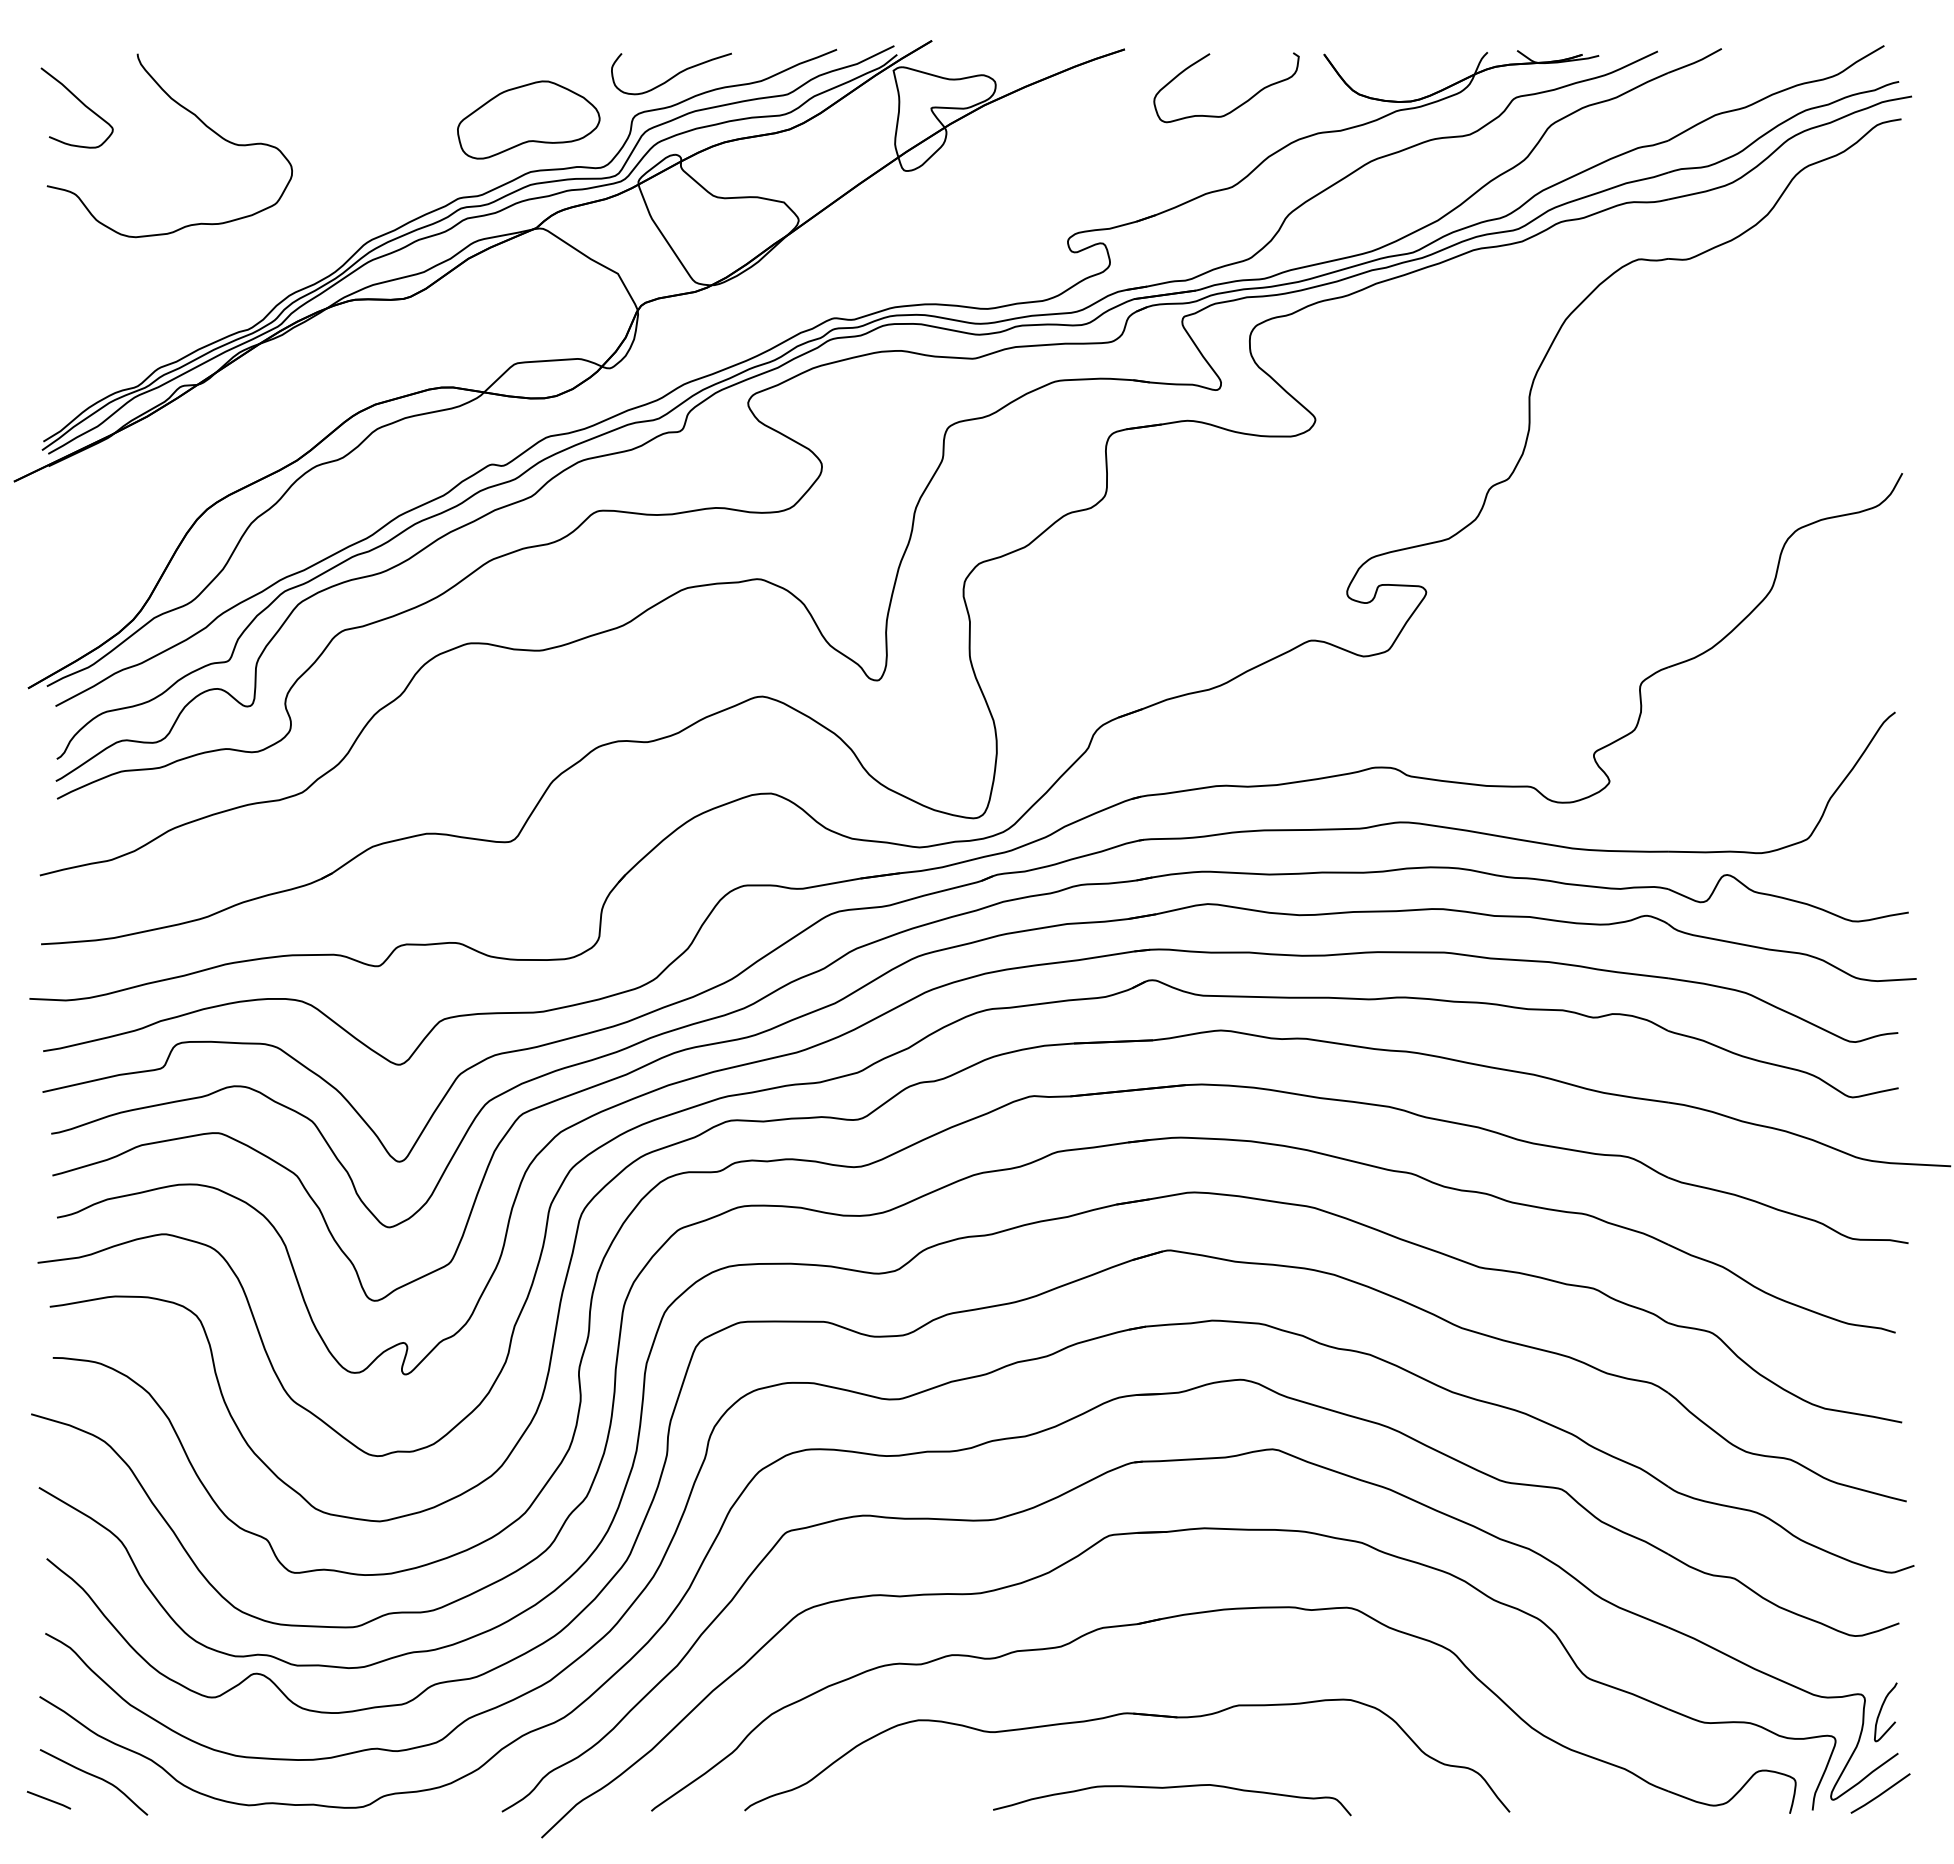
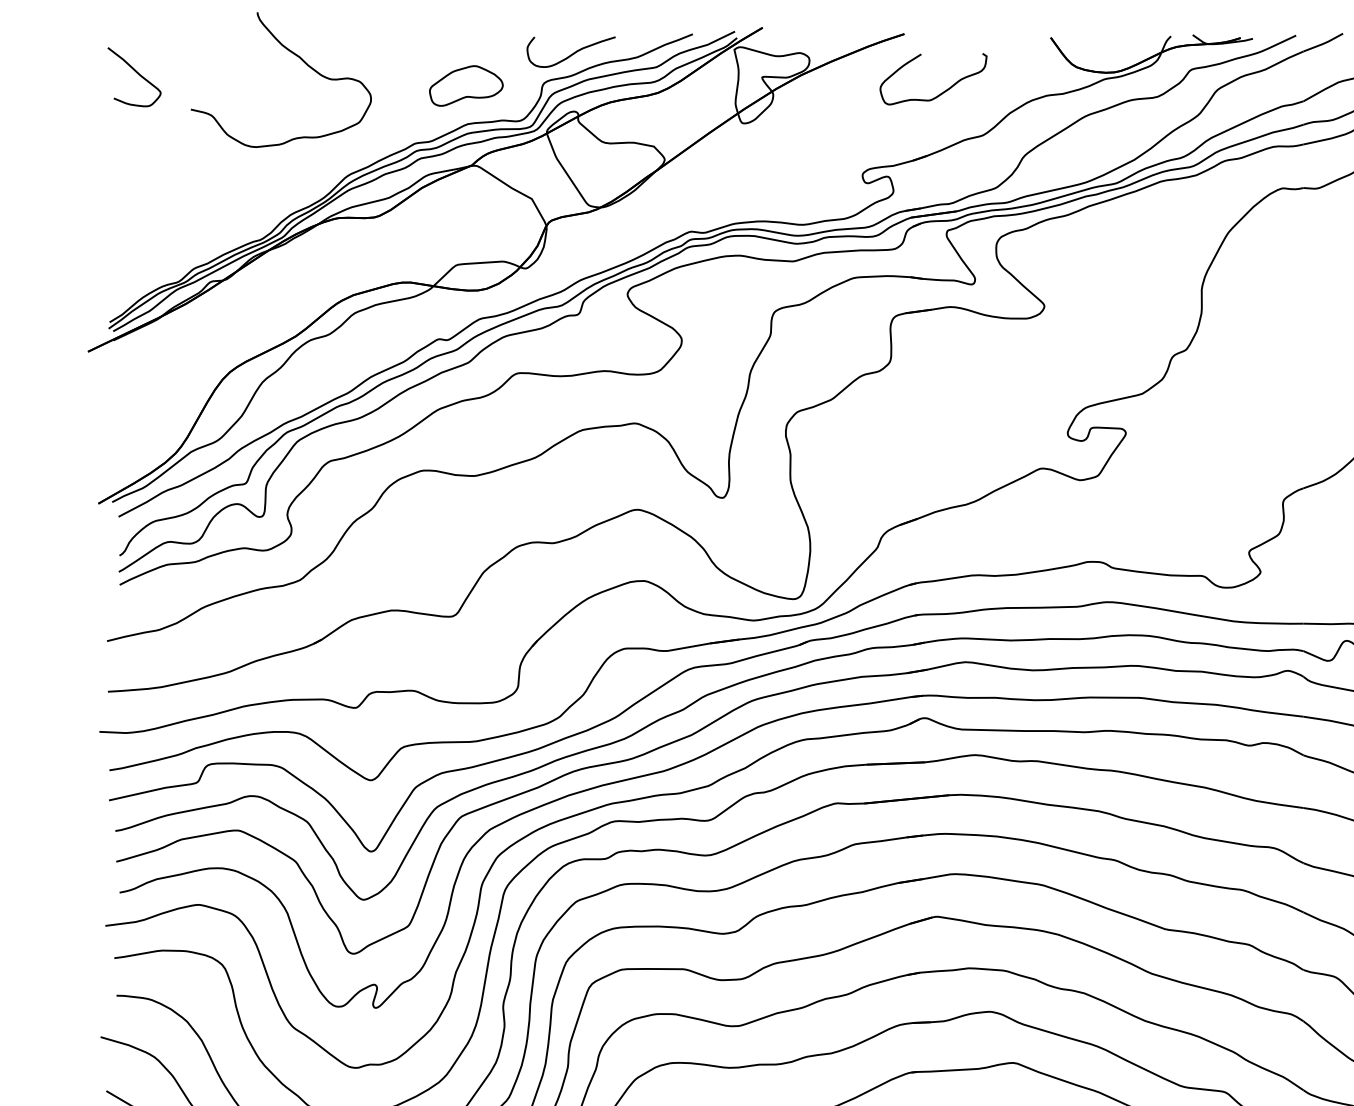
curve: (1238, 105) -> (942, 92), moved
curve: (187, 111) -> (294, 54), moved
part: (528, 119) -> (466, 85), size x0.7

